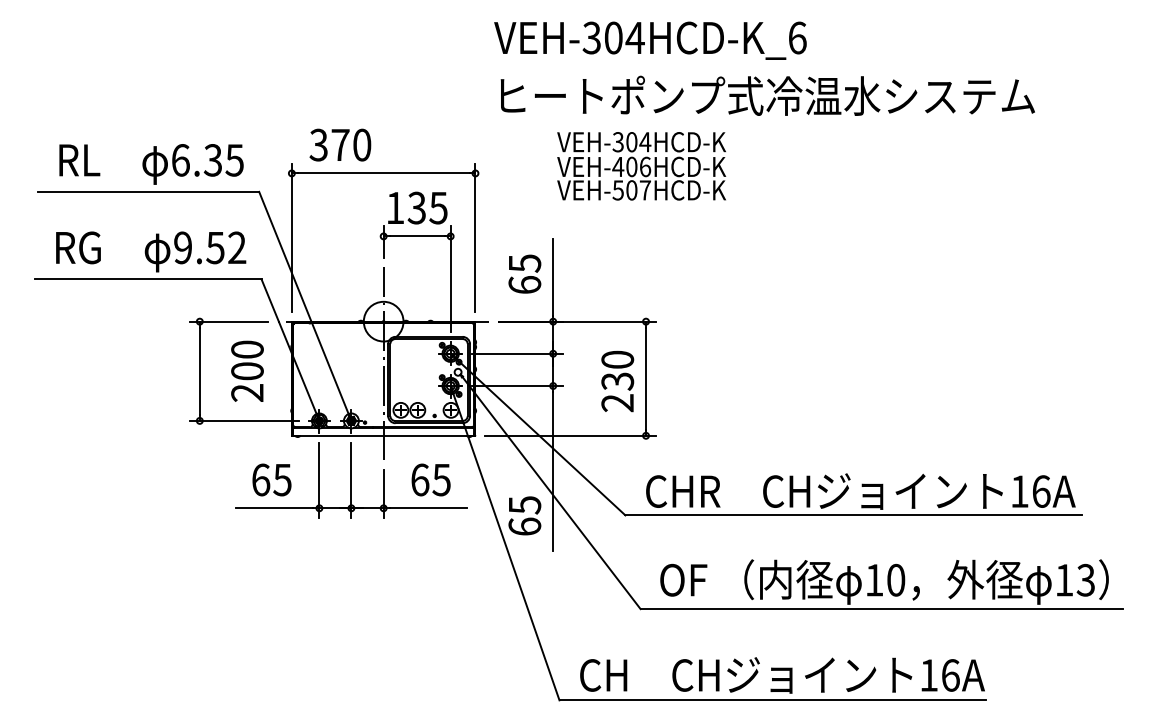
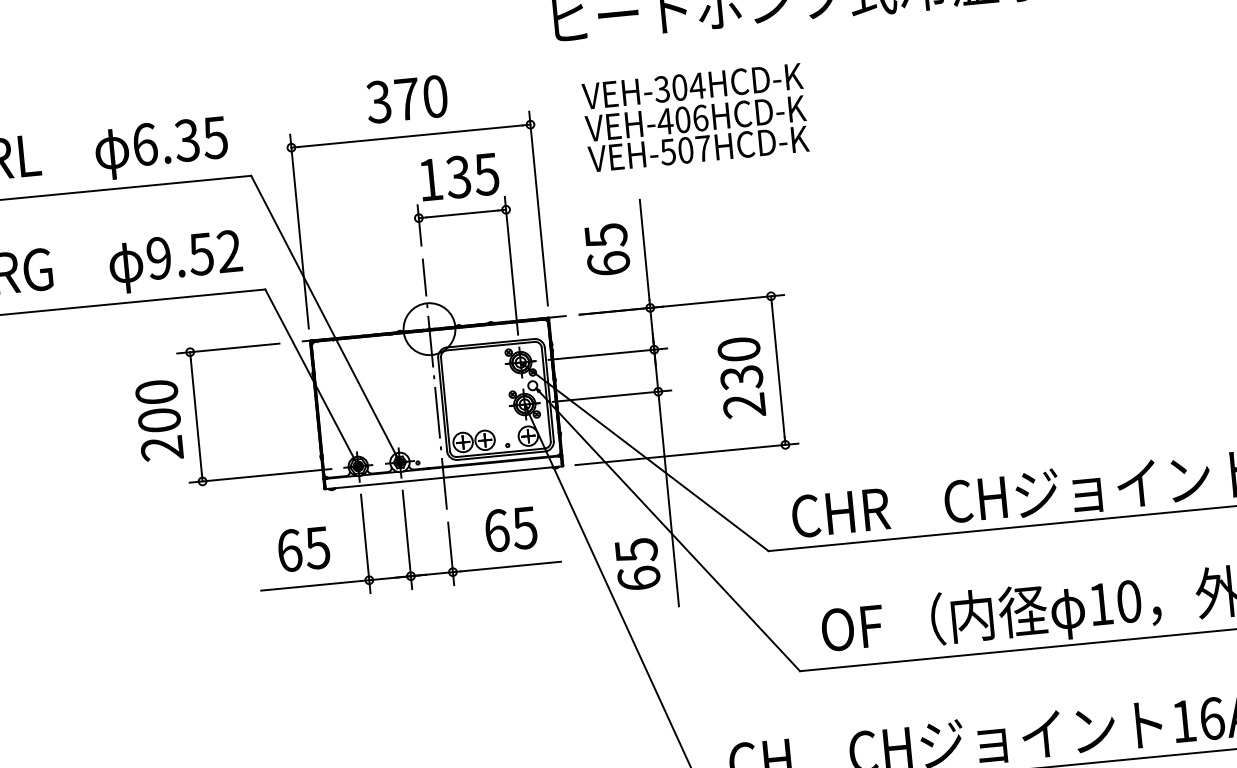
text: (340, 144) -> (407, 98), moved
text: (641, 166) -> (695, 118), moved
text: (247, 370) -> (159, 419), moved

